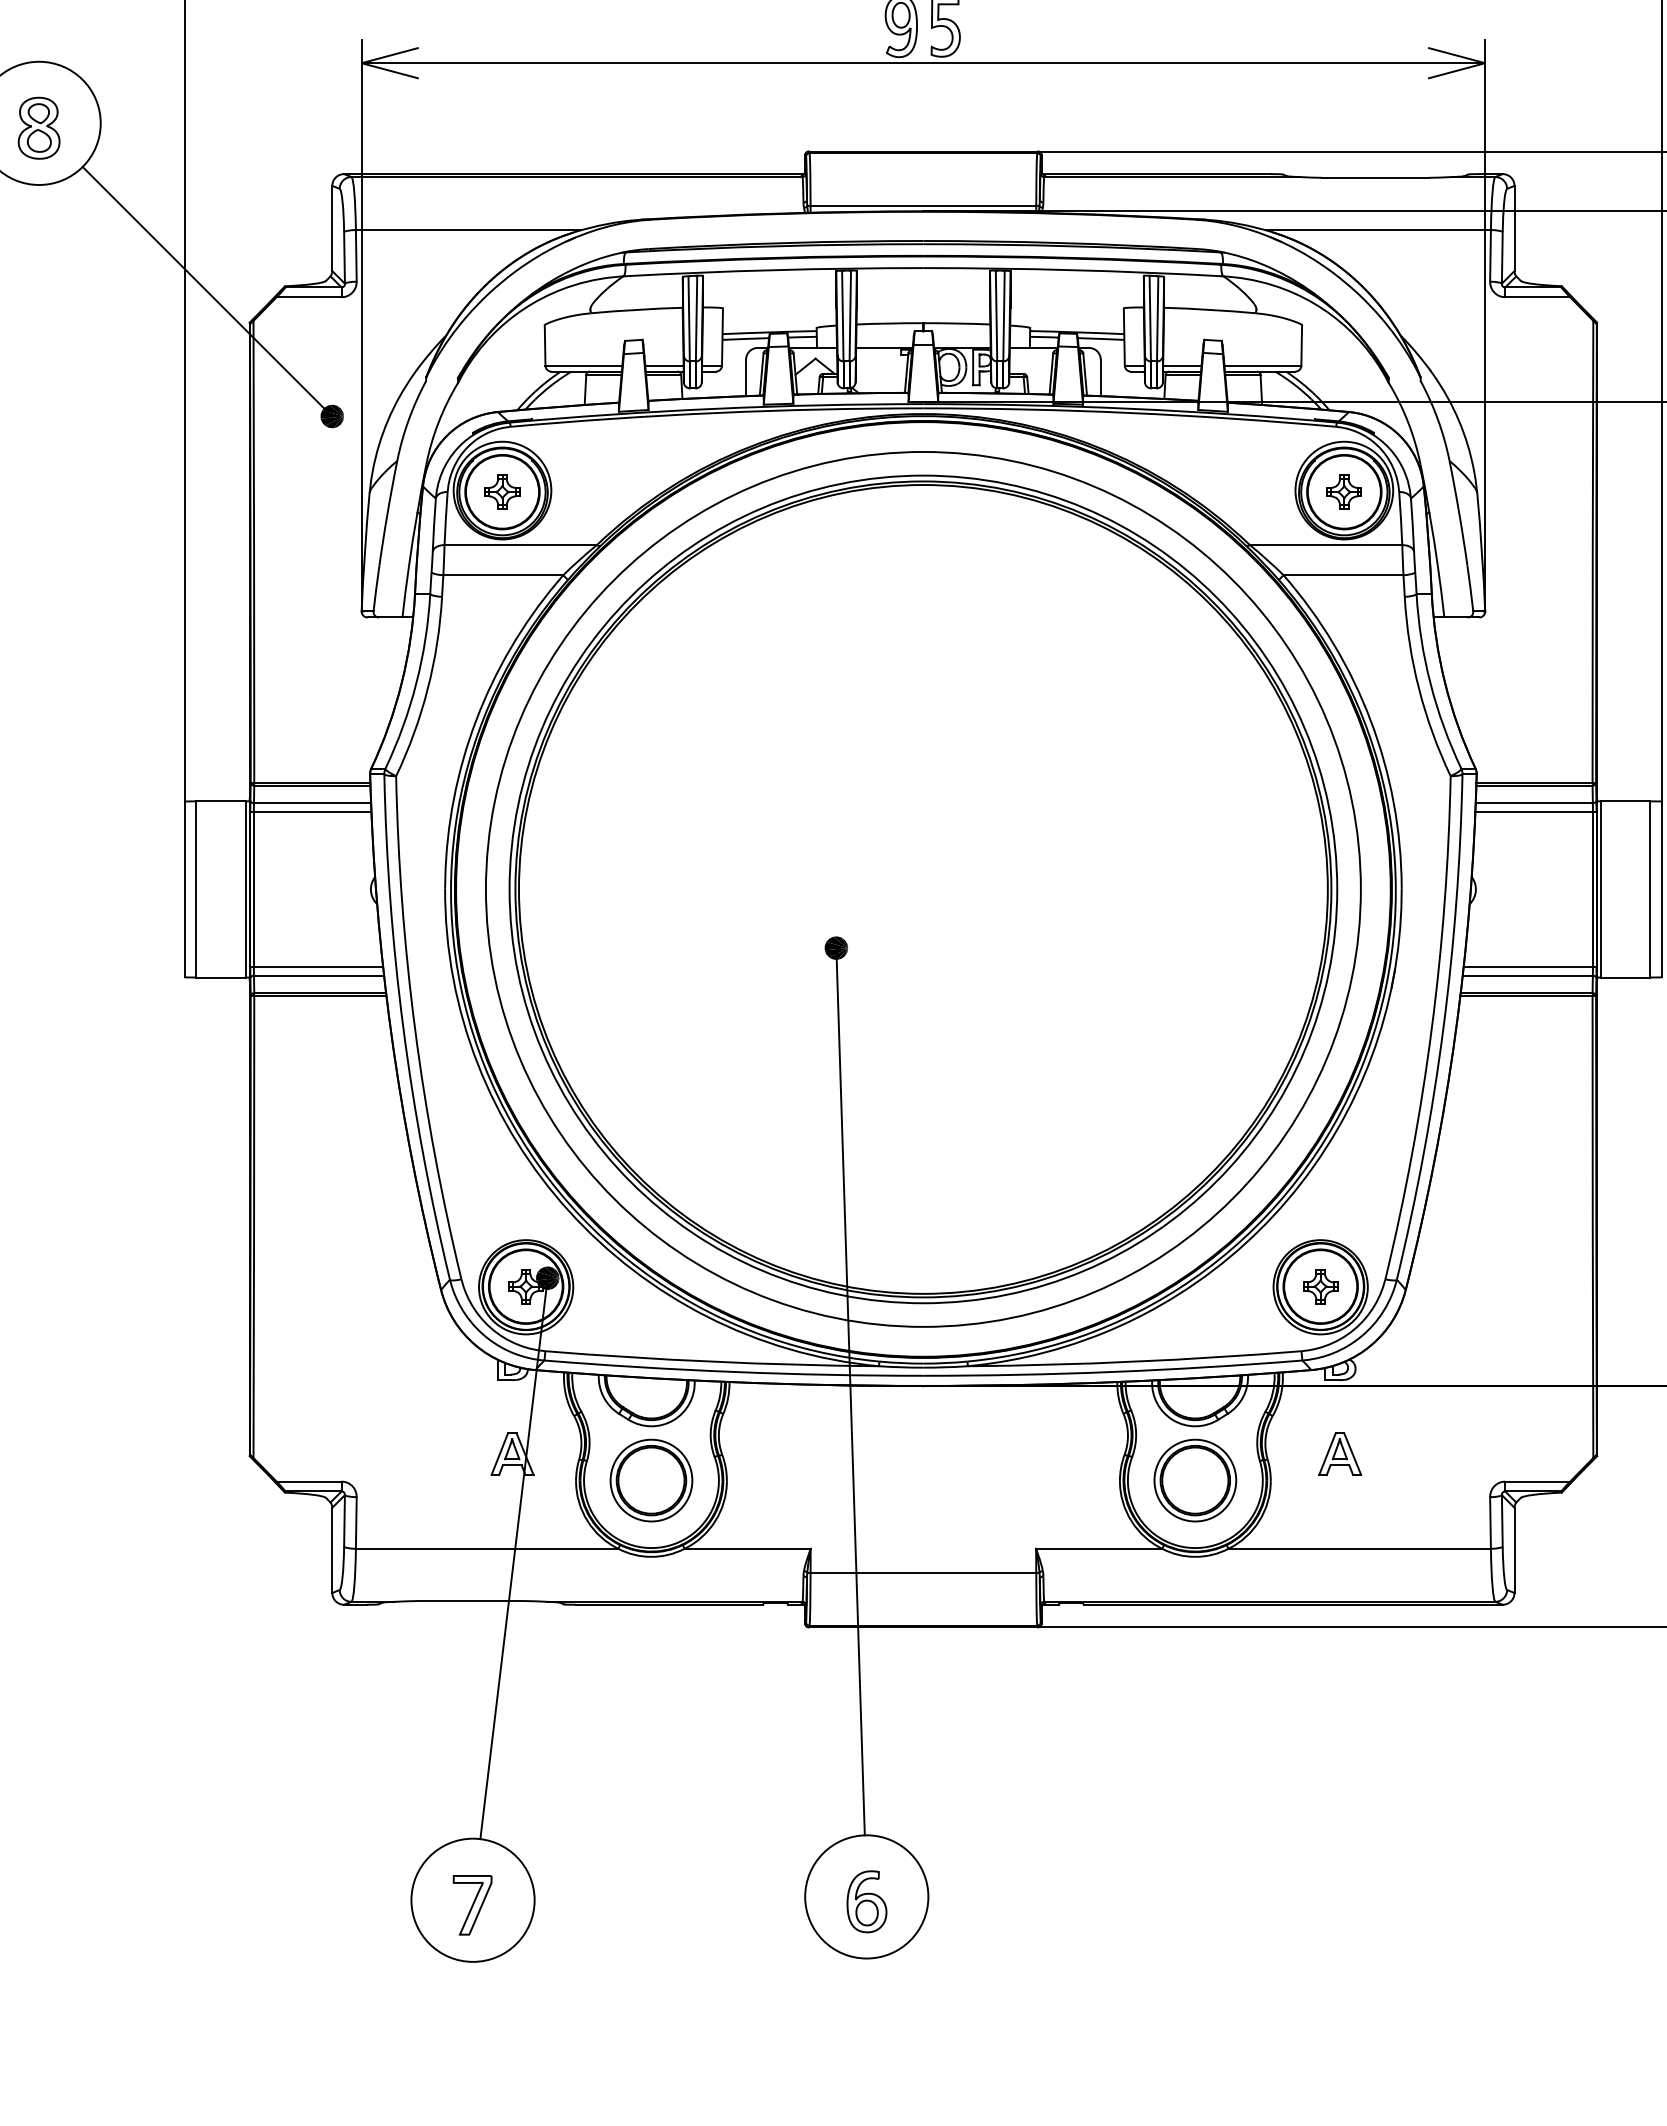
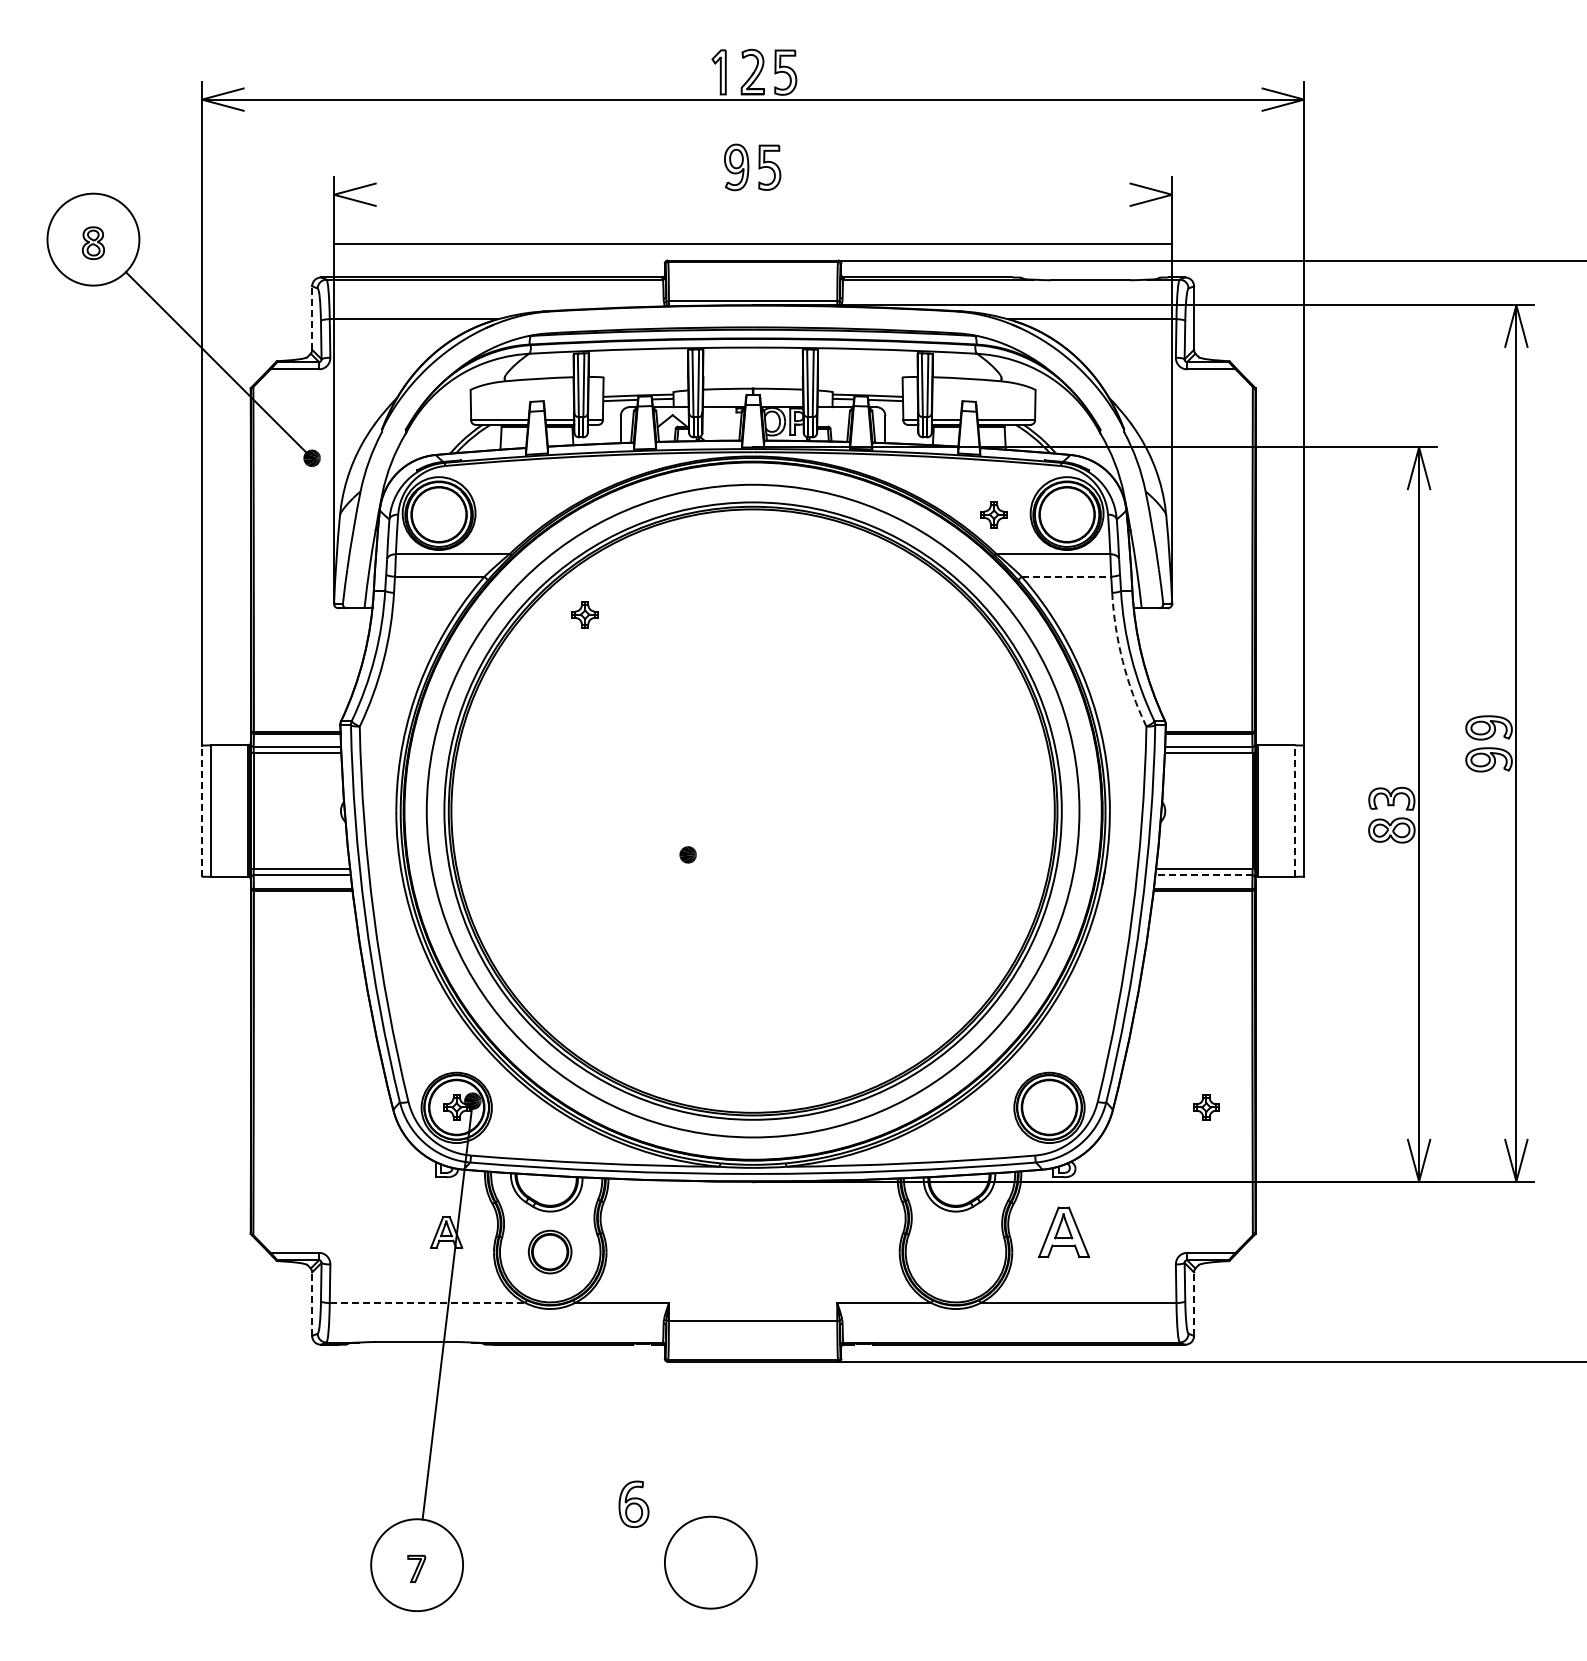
line: (923, 62) -> (753, 243), moved
part: (39, 127) -> (93, 242), size x0.7
line: (332, 229) -> (312, 318), solid -> dashed
part: (501, 491) -> (584, 614), moved
part: (1343, 491) -> (993, 514), moved
line: (1343, 574) -> (1066, 576), solid -> dashed
arc: (1418, 688) -> (1122, 661), solid -> dashed
line: (185, 889) -> (202, 811), solid -> dashed
line: (1650, 889) -> (1295, 811), solid -> dashed
line: (1527, 975) -> (1203, 875), solid -> dashed
part: (1320, 1286) -> (1206, 1107), moved
line: (850, 1391) -> (698, 1185), removed
part: (1339, 1454) -> (1063, 1232), size x1.6
part: (650, 1479) -> (549, 1251), size x0.7
part: (1194, 1479) -> (955, 1251), removed
line: (486, 1549) -> (427, 1303), solid -> dashed
line: (332, 1550) -> (312, 1304), solid -> dashed
line: (1515, 1550) -> (1194, 1304), solid -> dashed
part: (866, 1900) -> (633, 1503), moved
part: (472, 1904) -> (416, 1568), size x0.6

